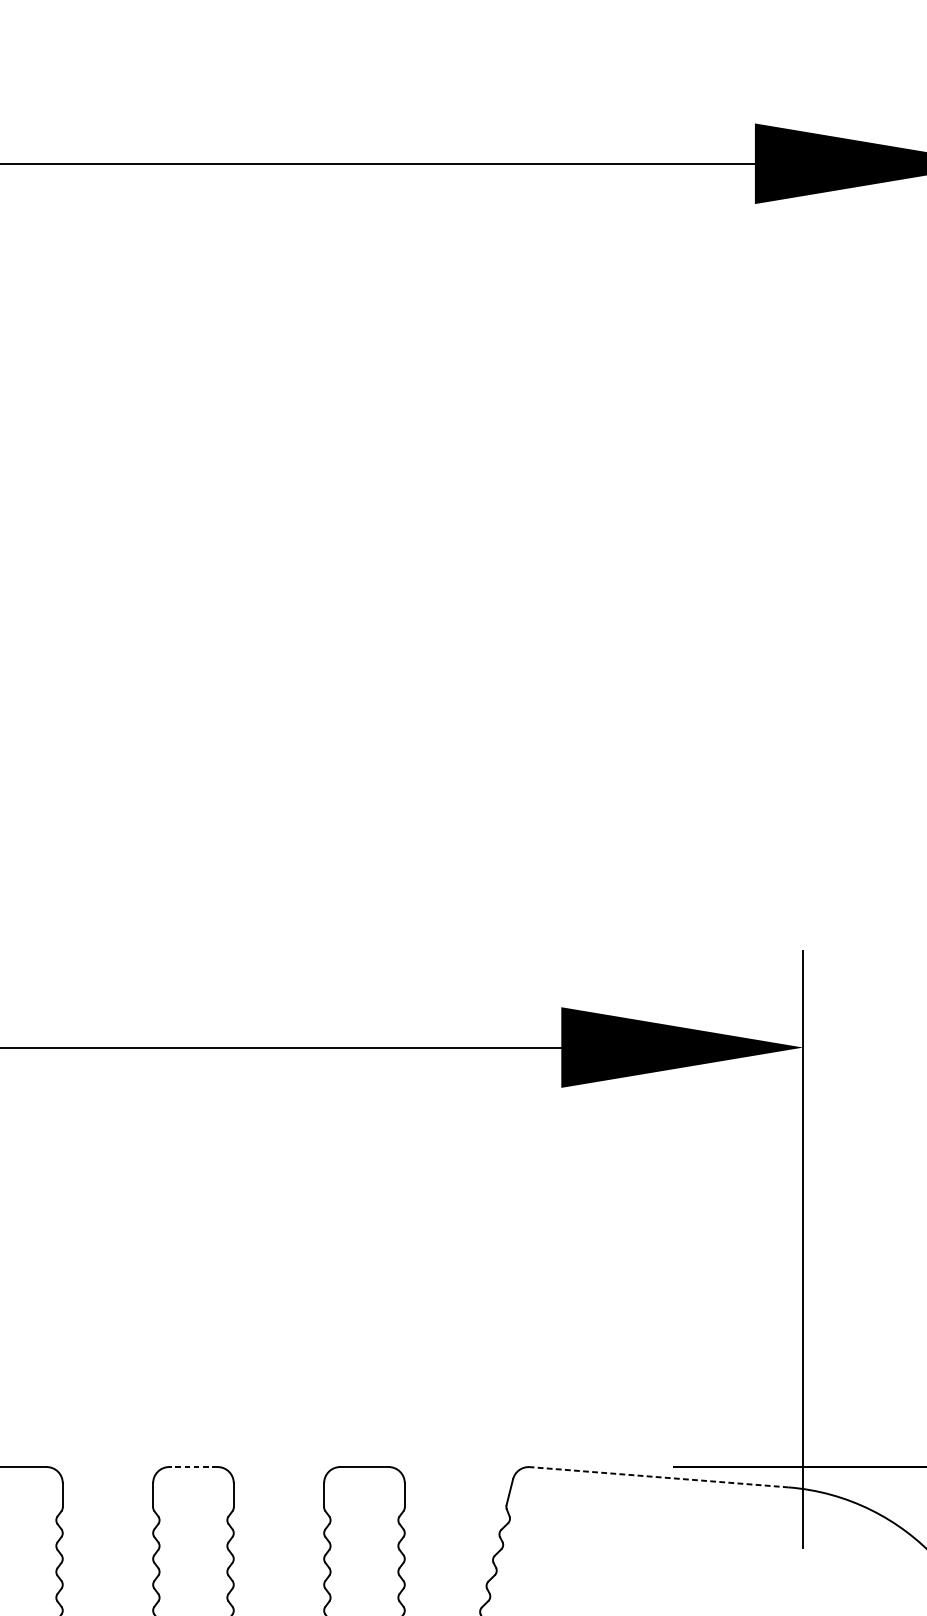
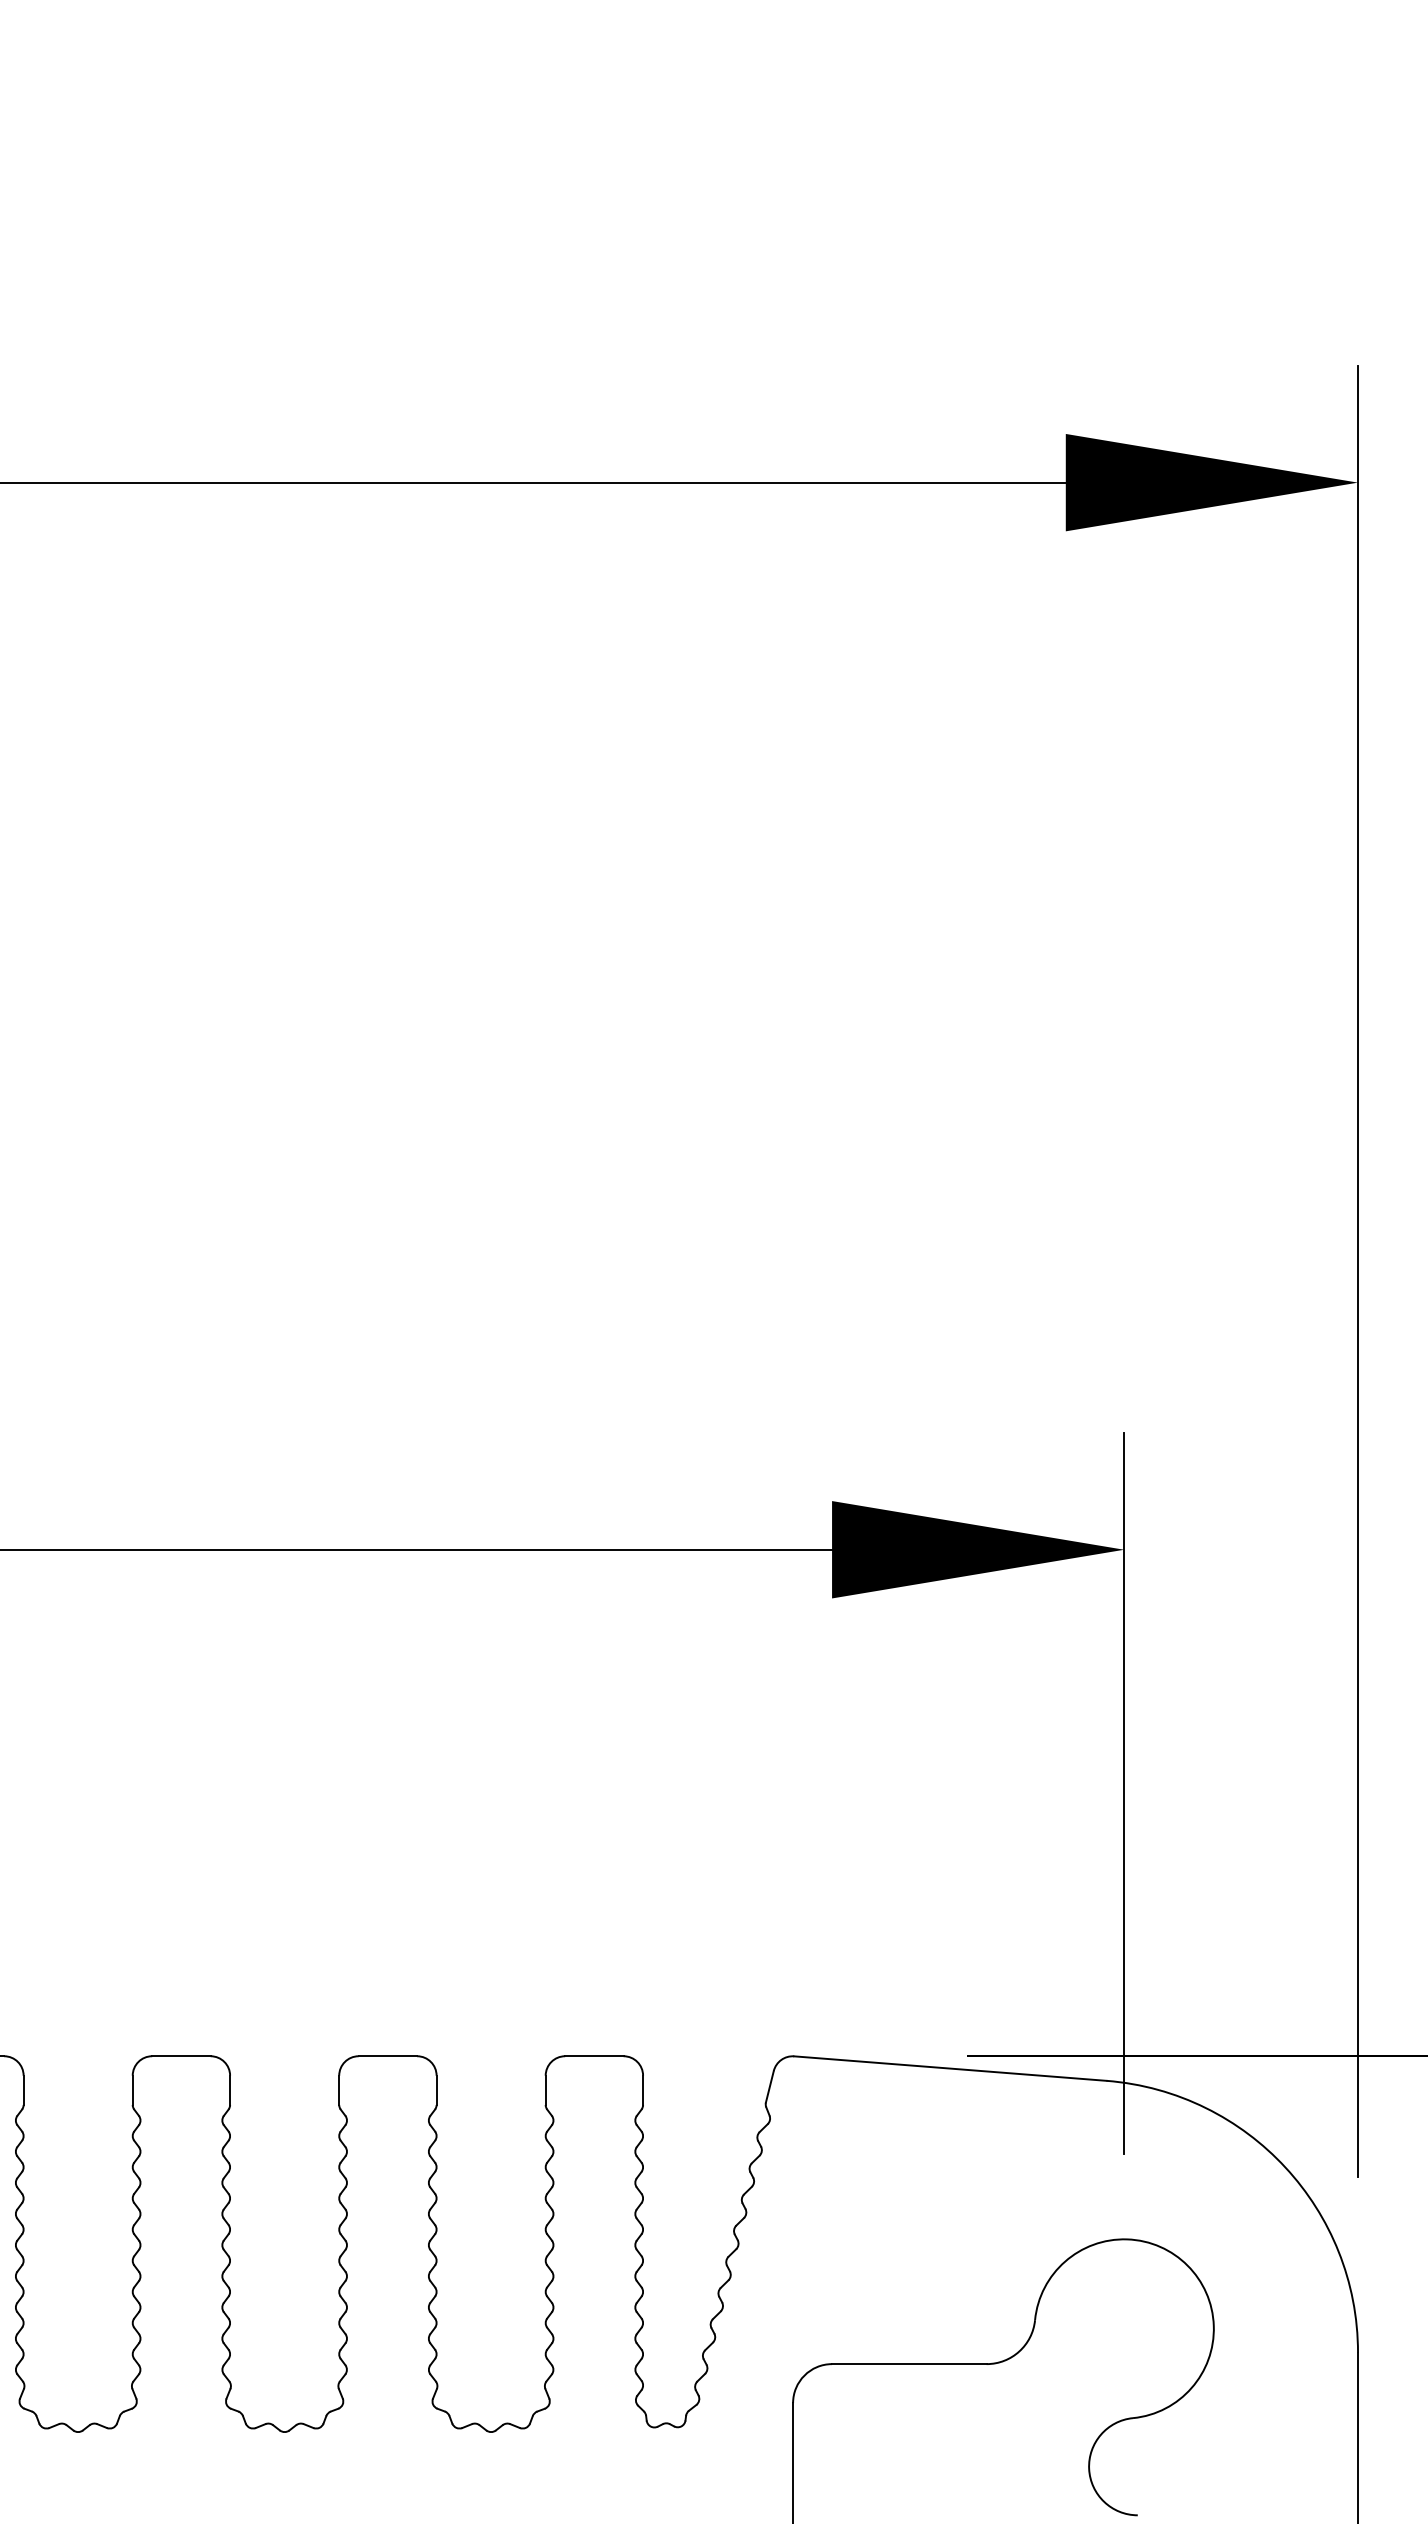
line: (193, 1467) -> (387, 2056), dashed -> solid
line: (659, 1477) -> (950, 2068), dashed -> solid

